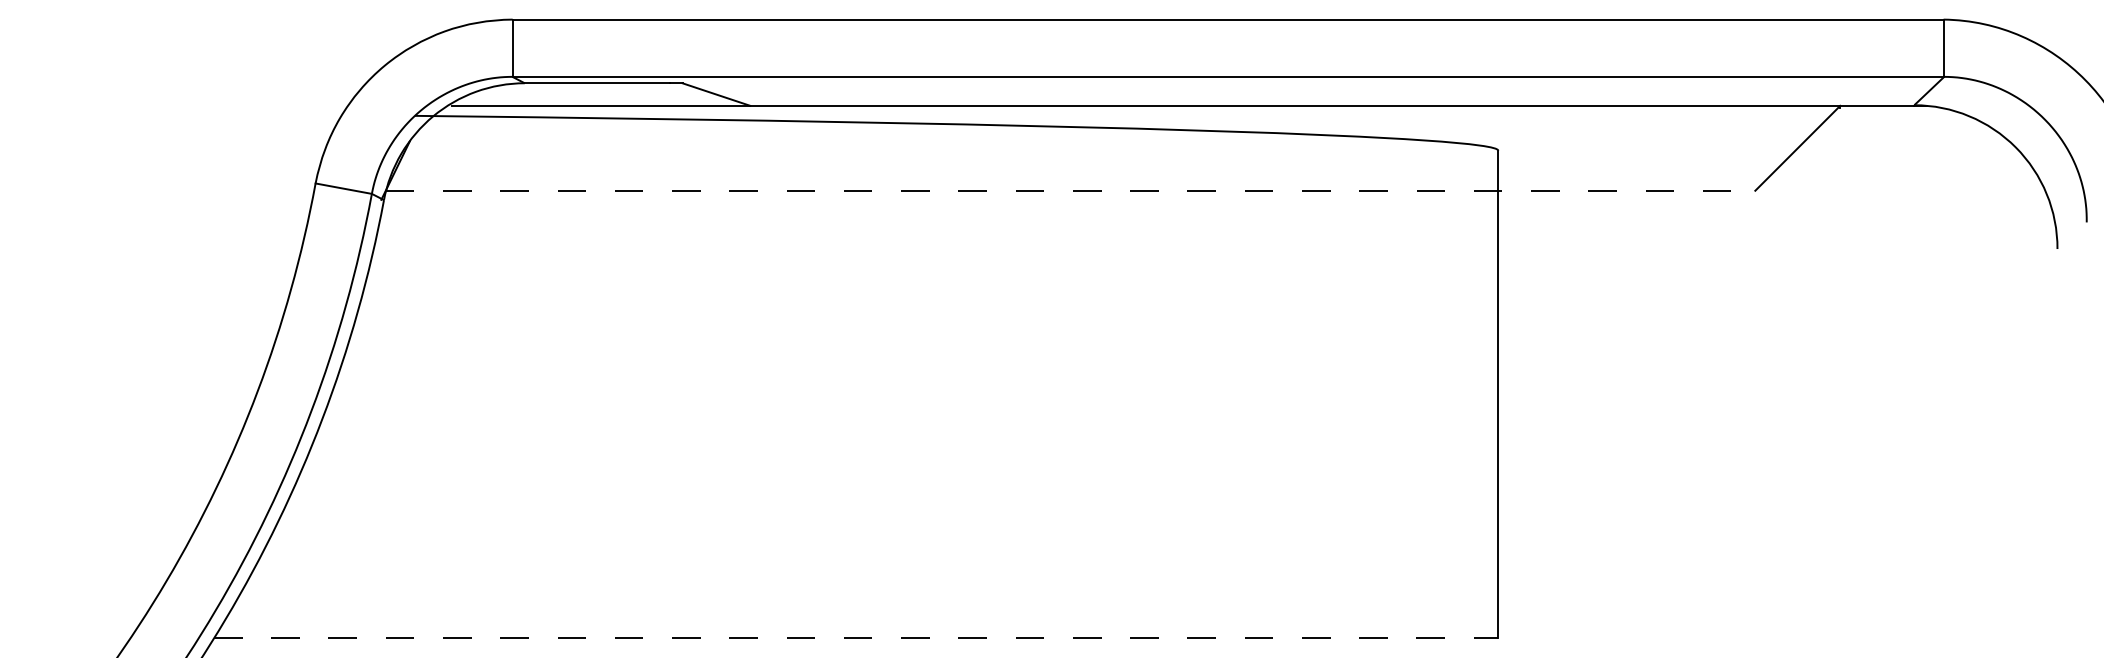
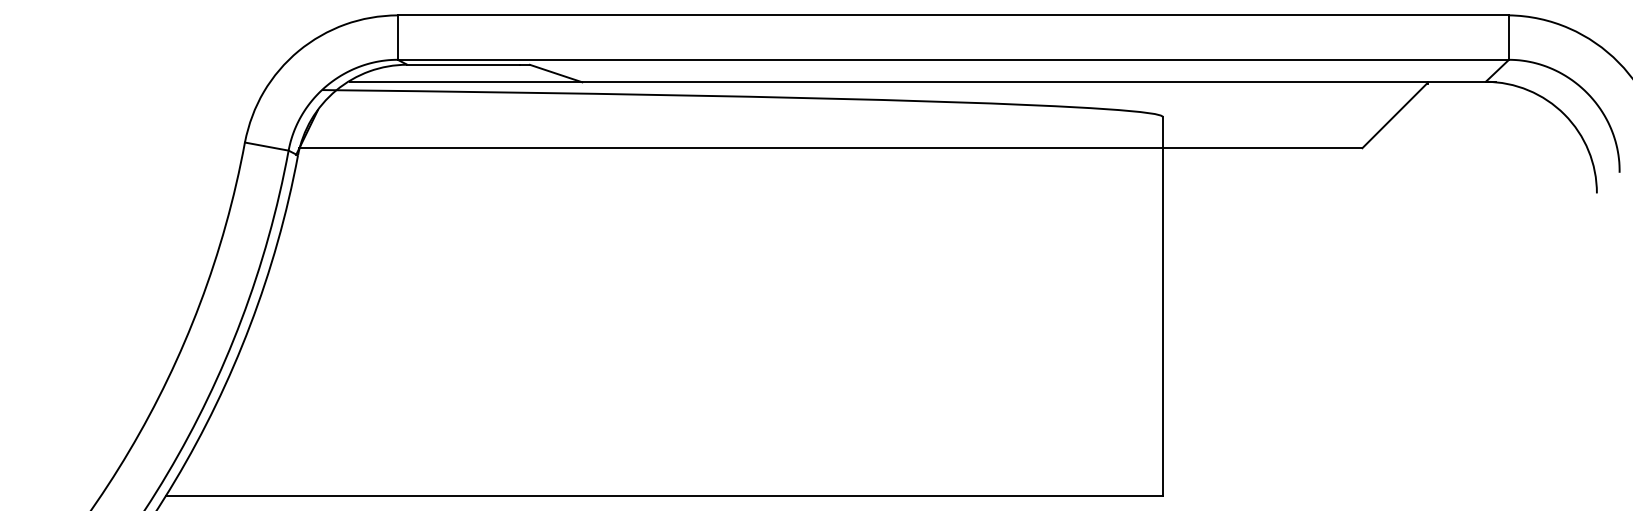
line: (1070, 191) -> (830, 148), dashed -> solid
line: (856, 638) -> (664, 495), dashed -> solid

